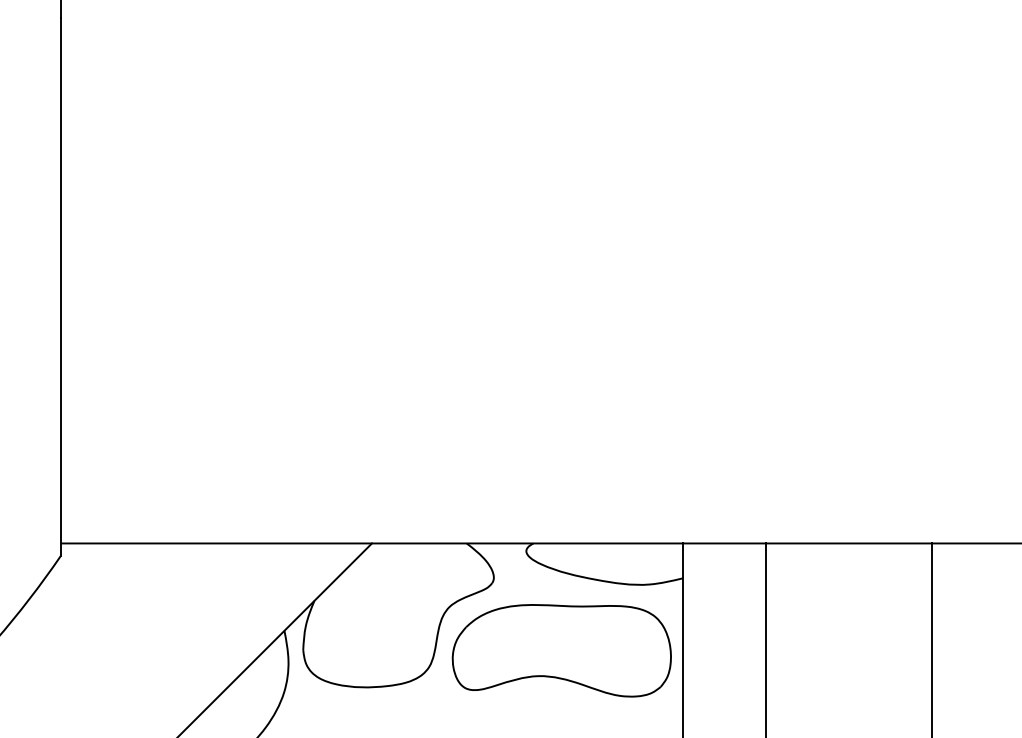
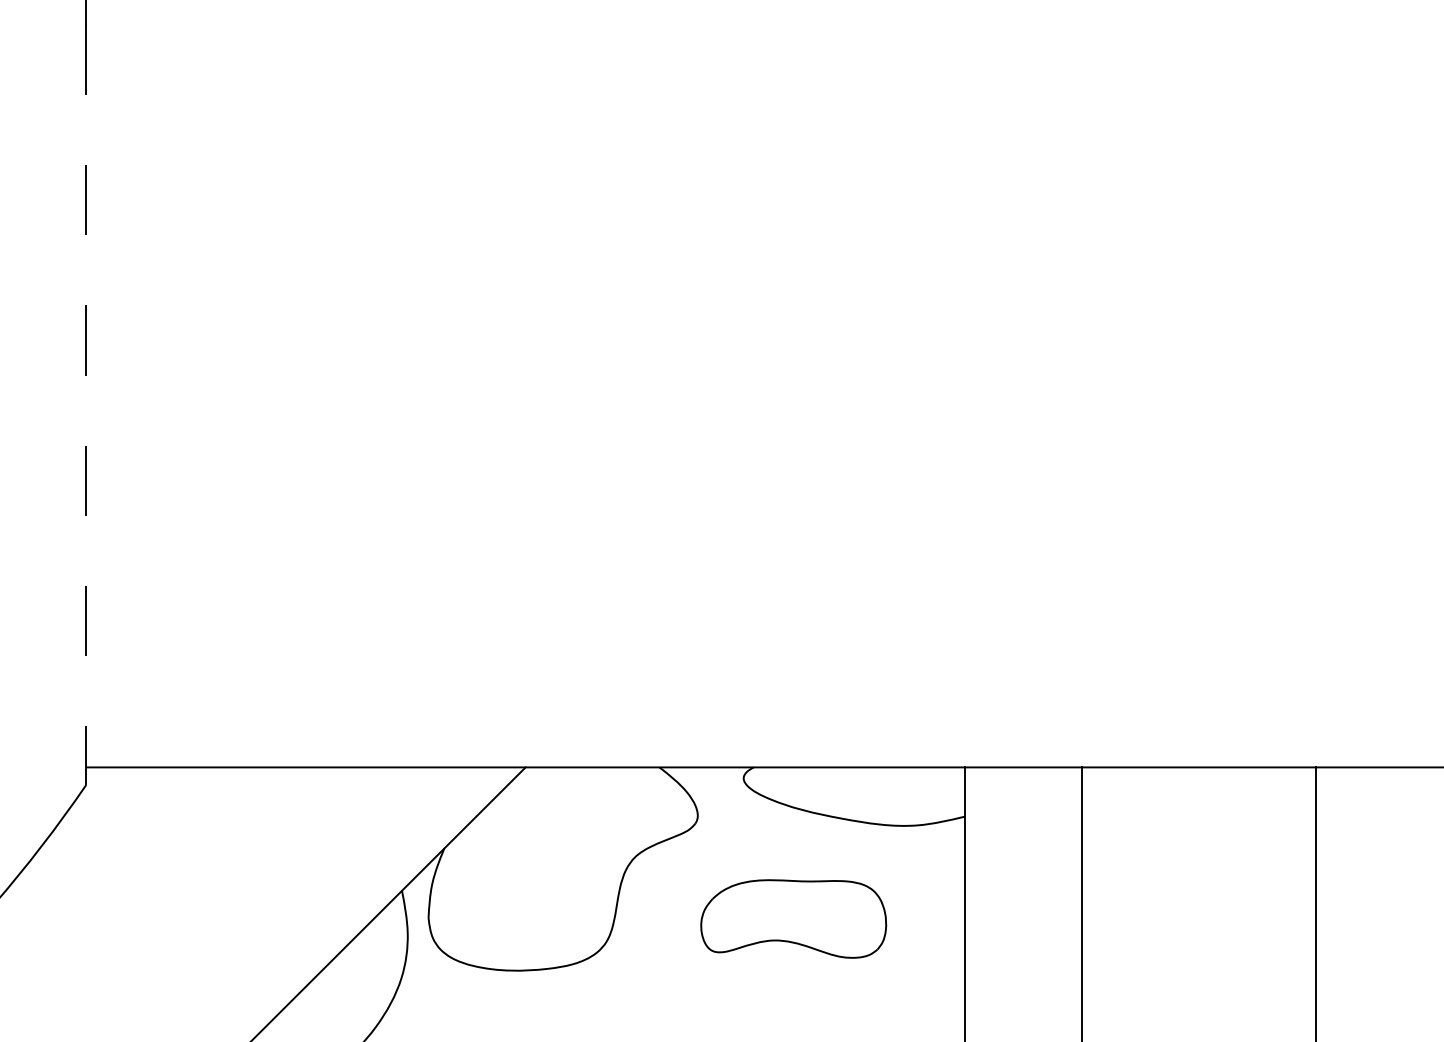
line: (61, 287) -> (86, 405), solid -> dashed
part: (561, 650) -> (793, 918), size x0.6

